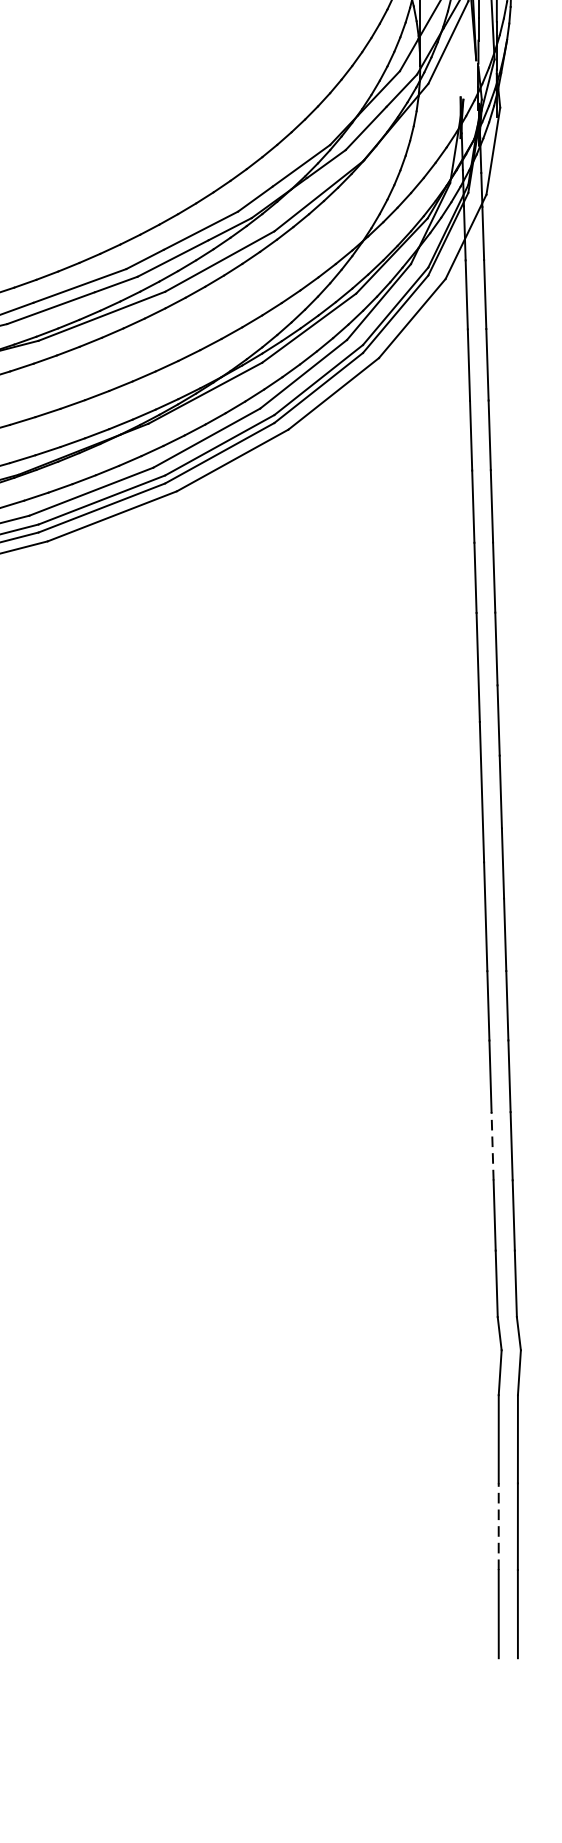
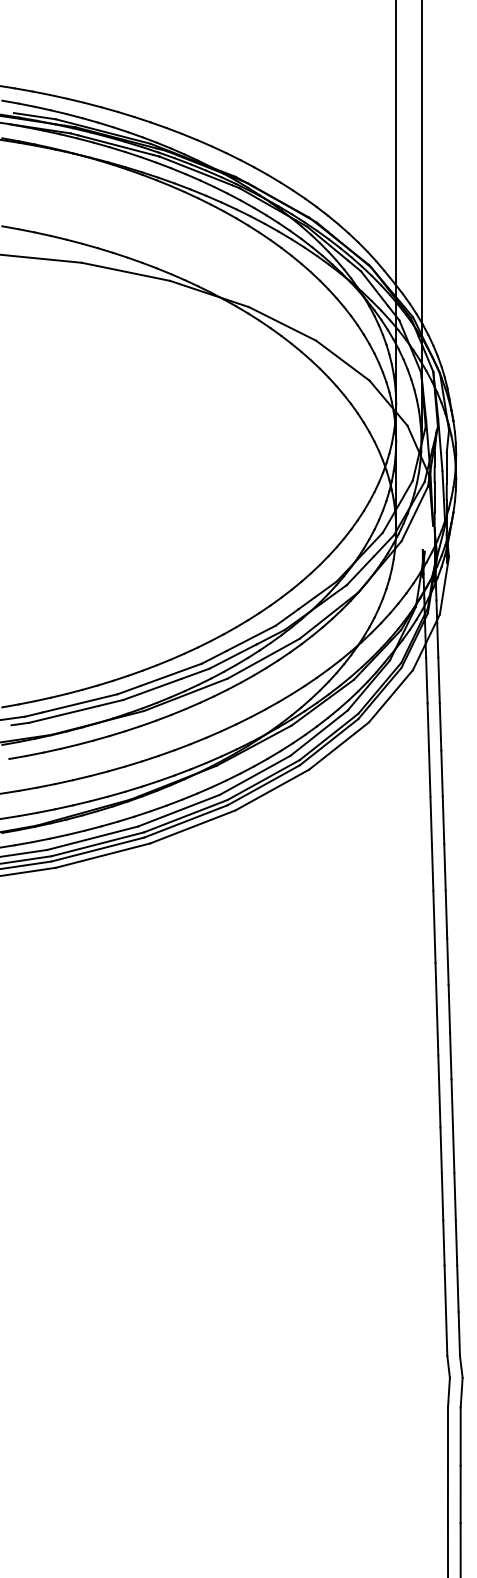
line: (491, 1146) -> (443, 1243), dashed -> solid
line: (497, 1526) -> (447, 1494), dashed -> solid

